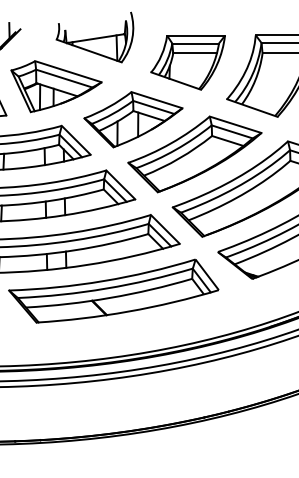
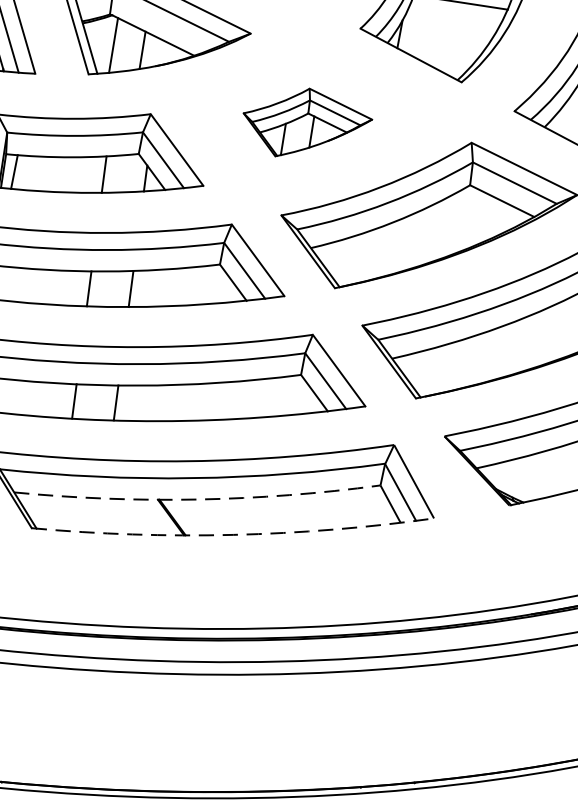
part: (133, 119) -> (306, 124), size x0.6
arc: (109, 297) -> (196, 498), solid -> dashed
arc: (128, 311) -> (233, 534), solid -> dashed

